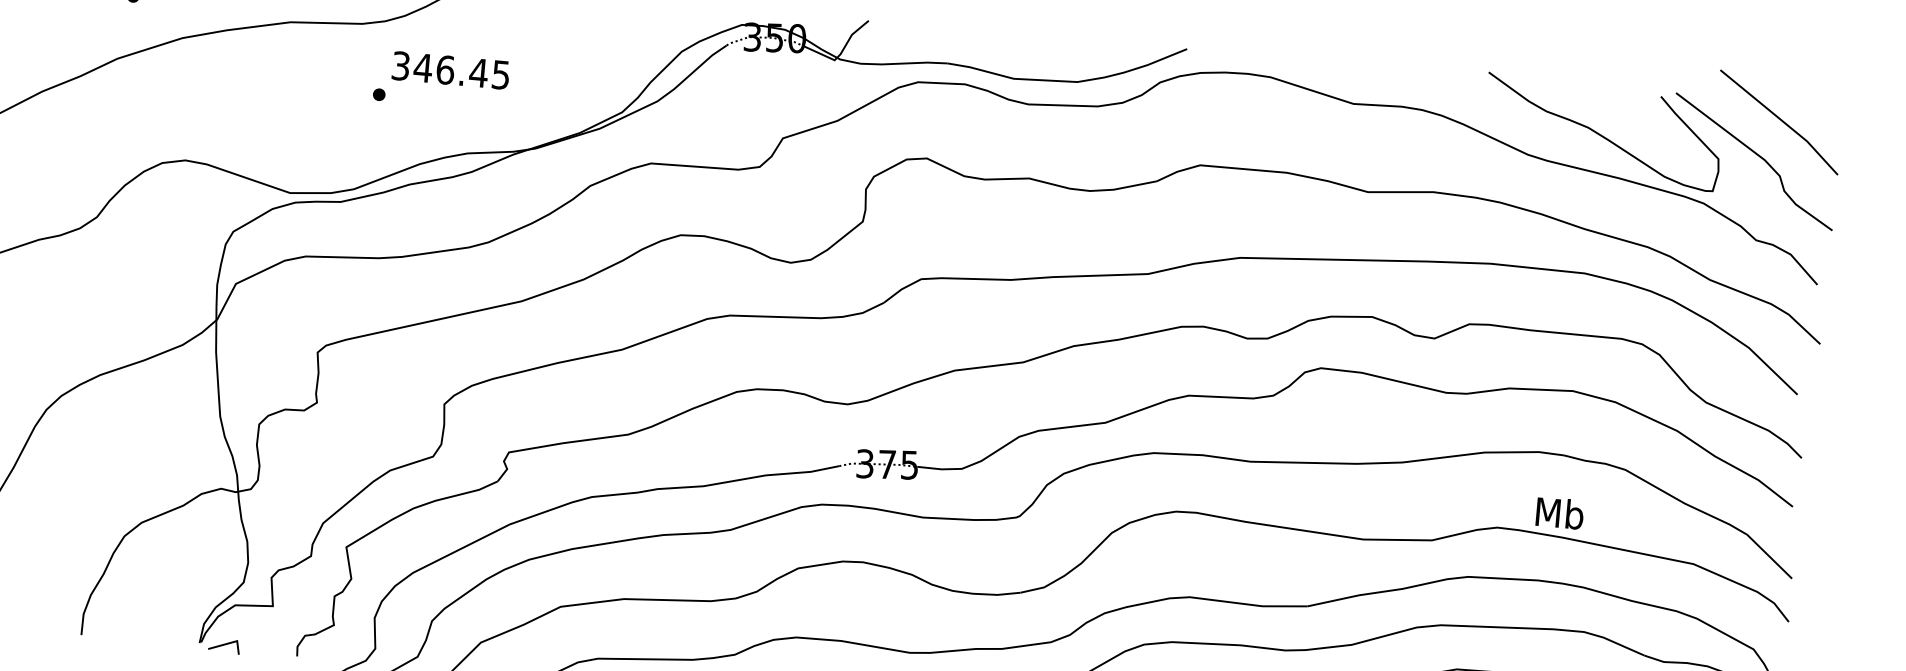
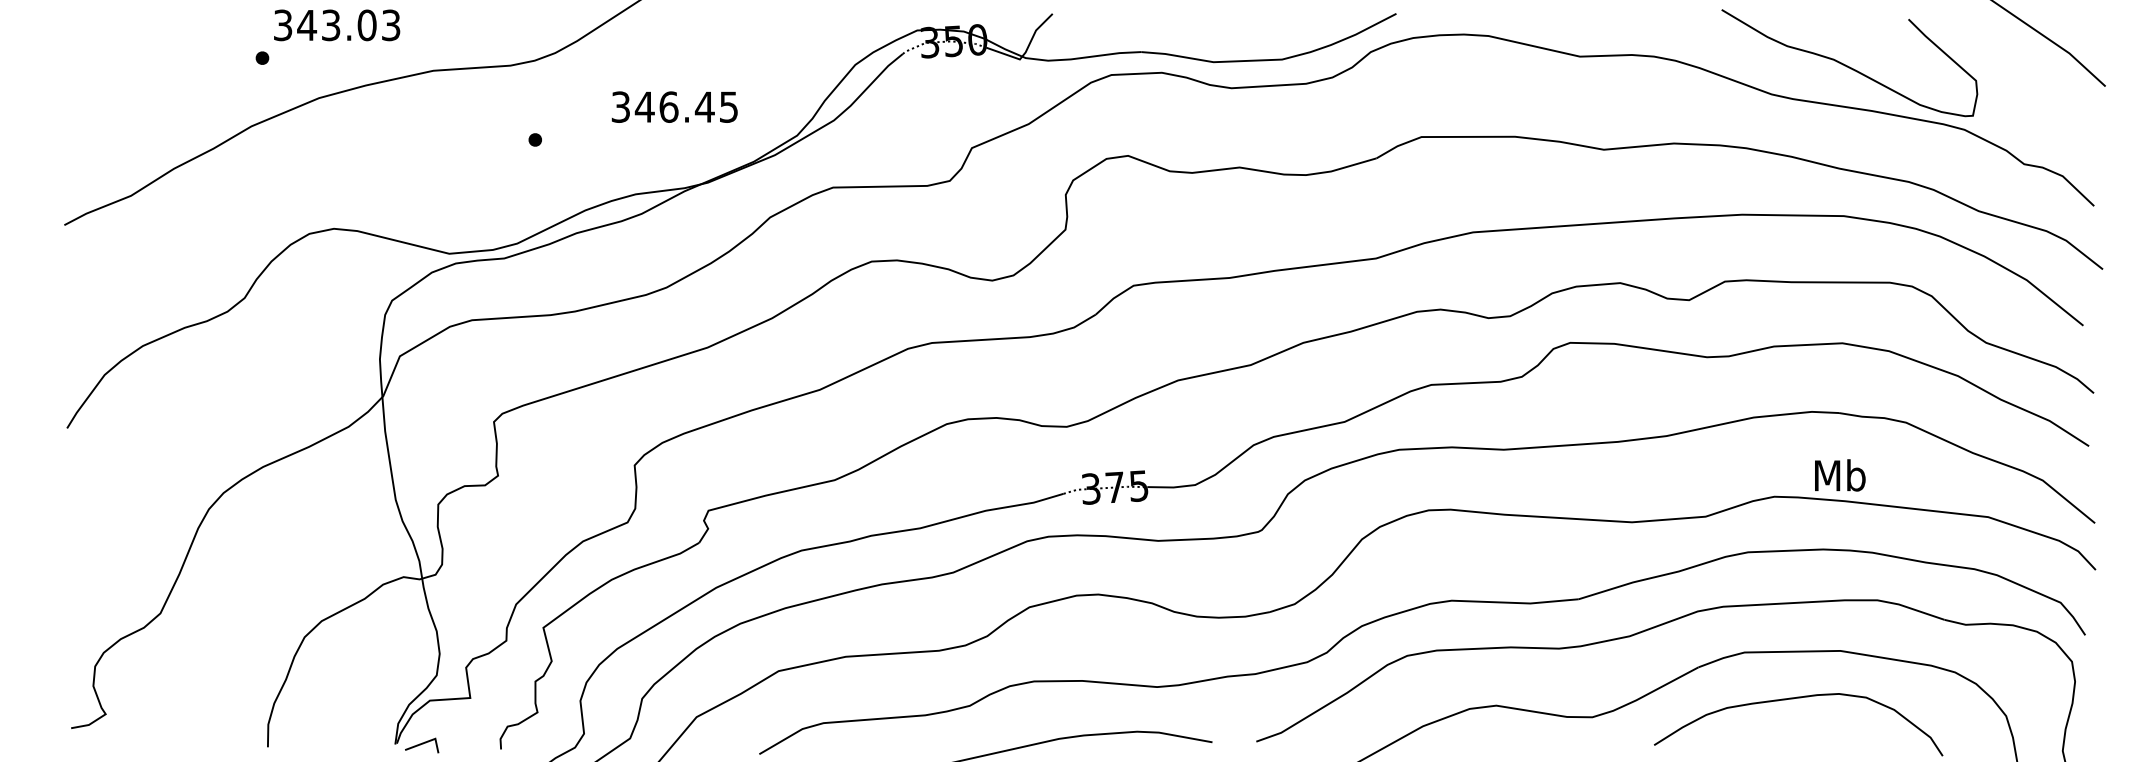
text: (450, 69) -> (674, 106), moved
curve: (1758, 156) -> (2018, 74), removed

